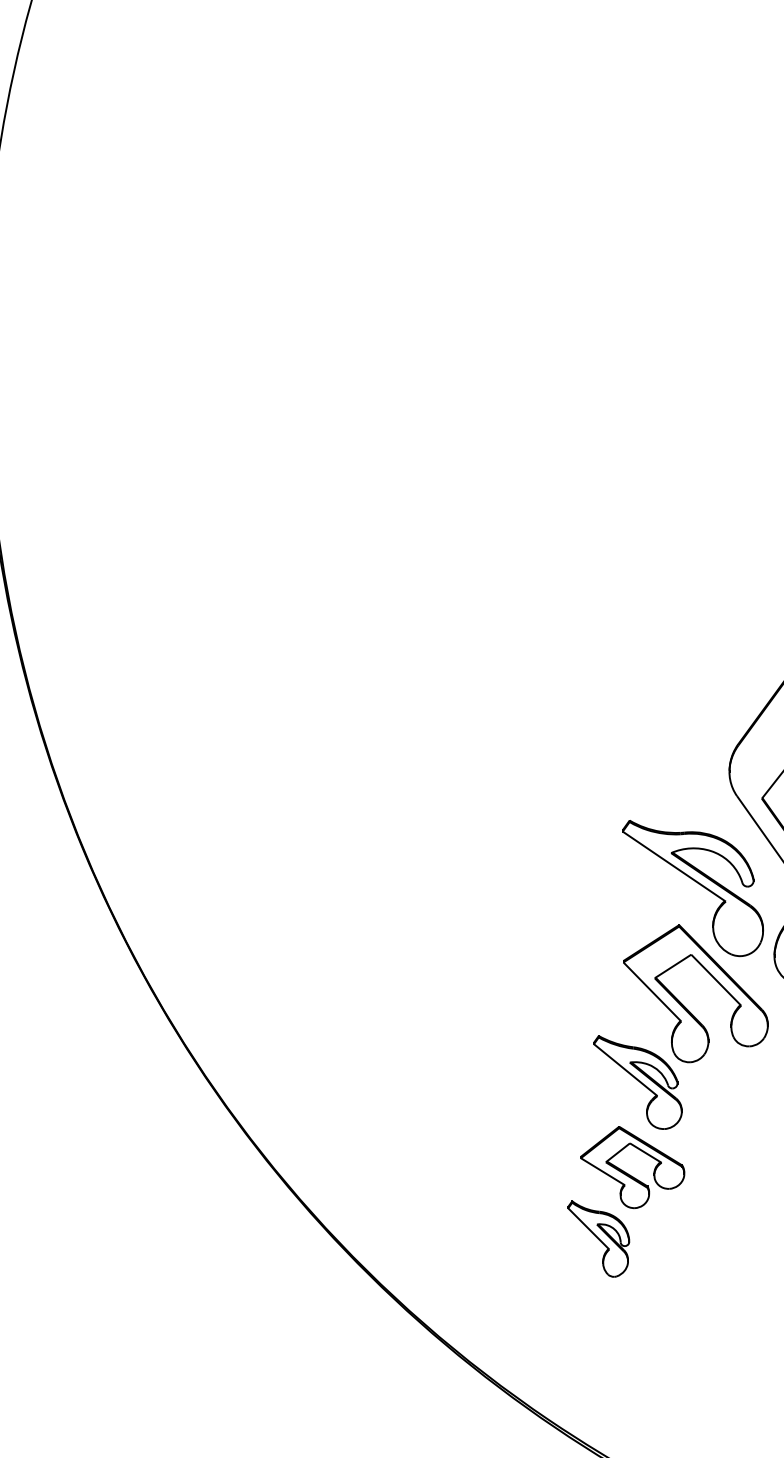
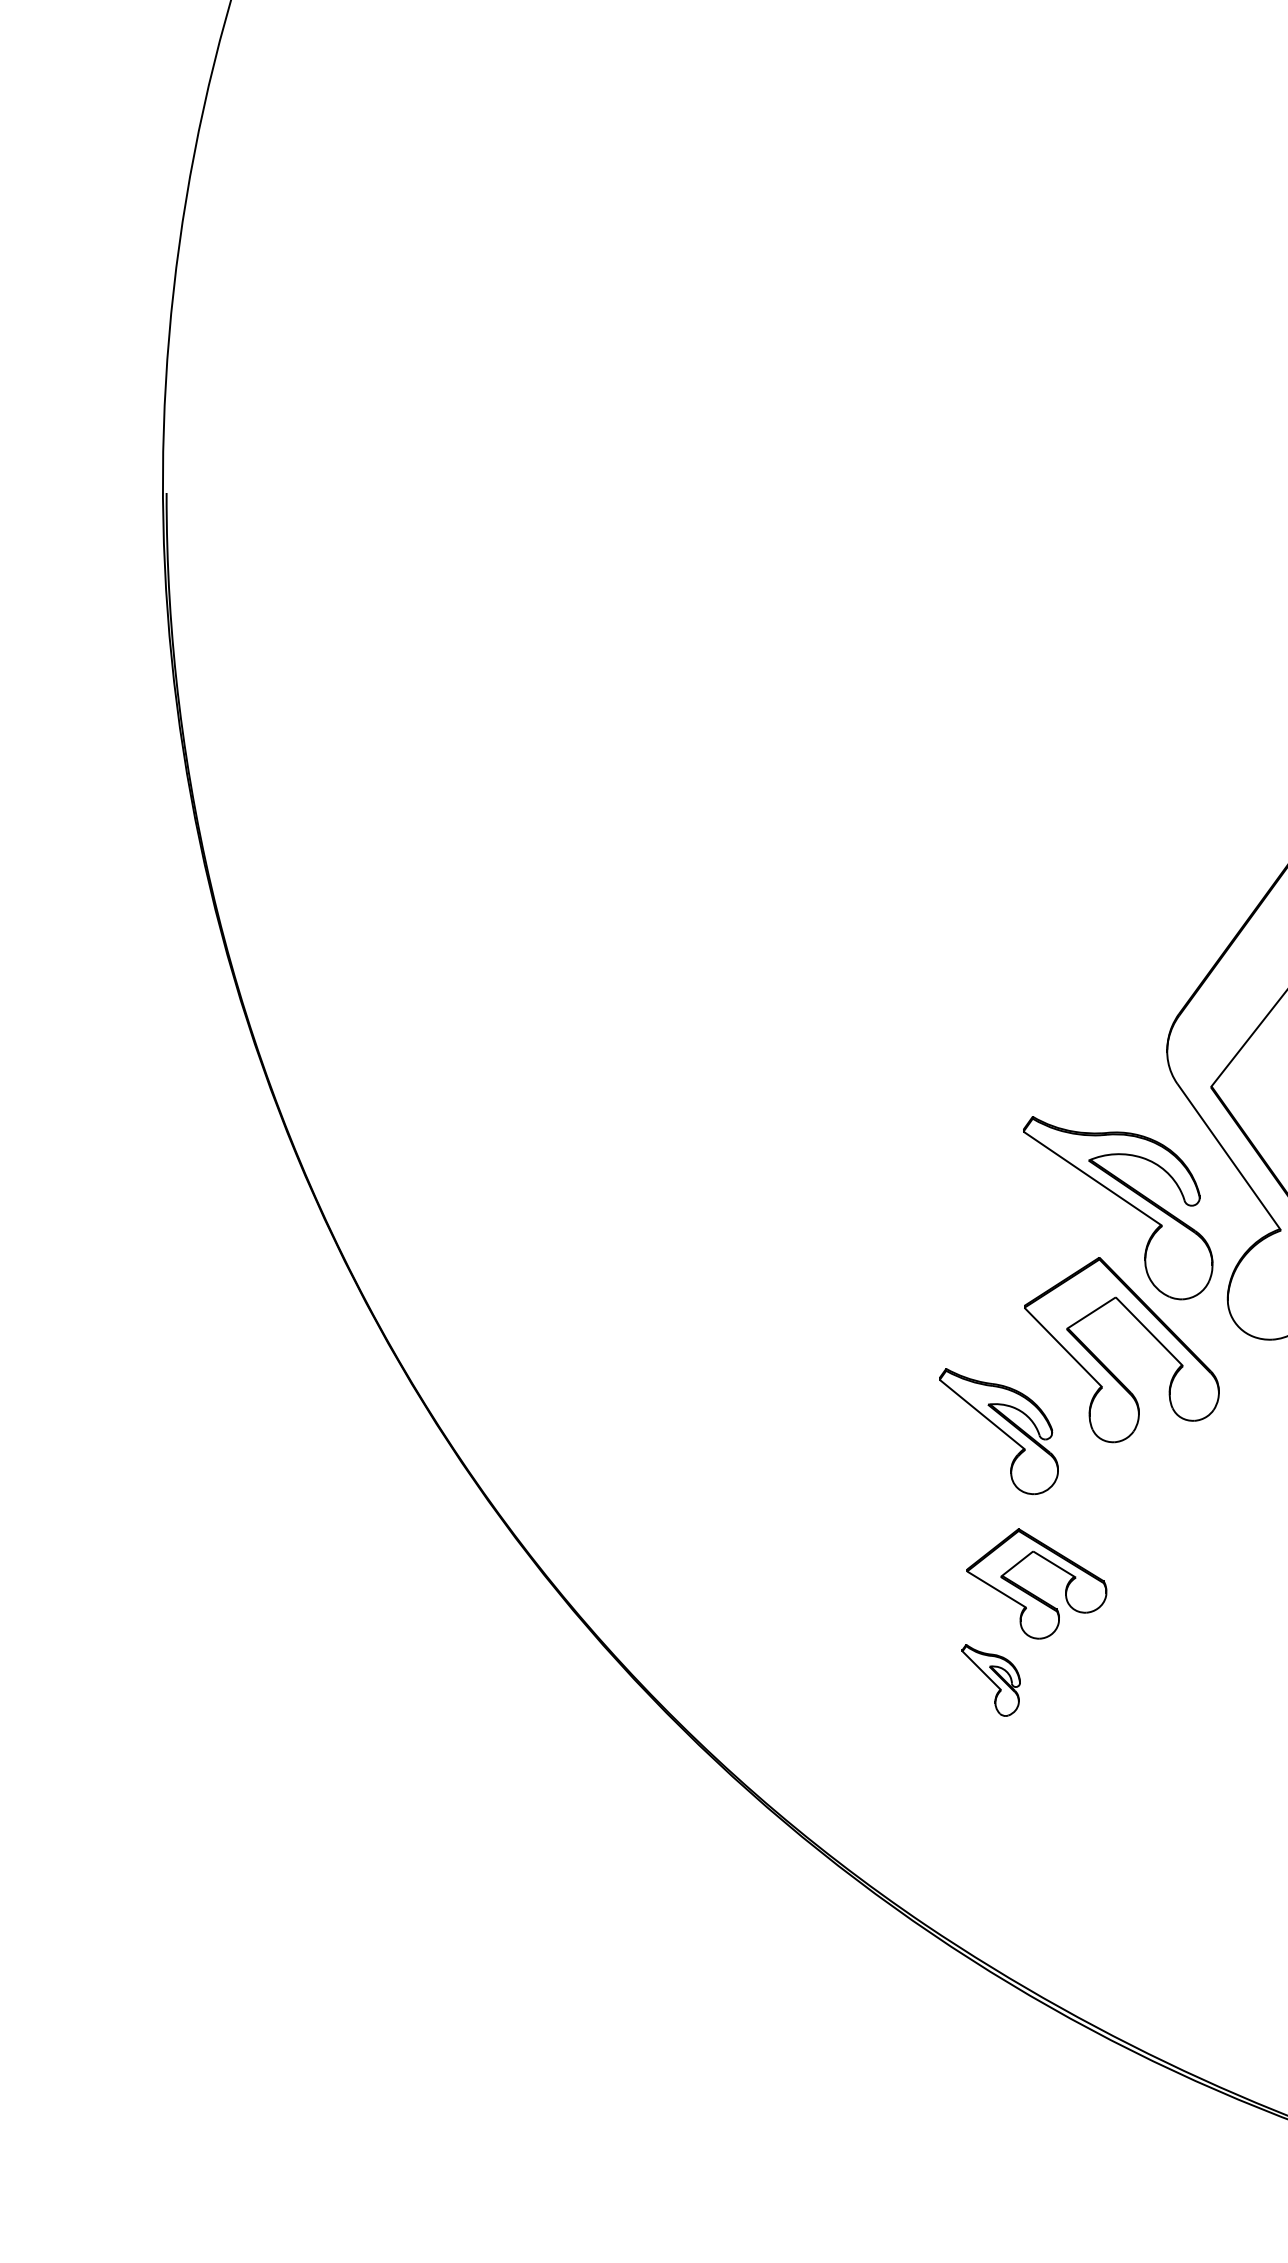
part: (637, 1082) -> (998, 1431), moved
part: (598, 1239) -> (991, 1680), size x0.7

